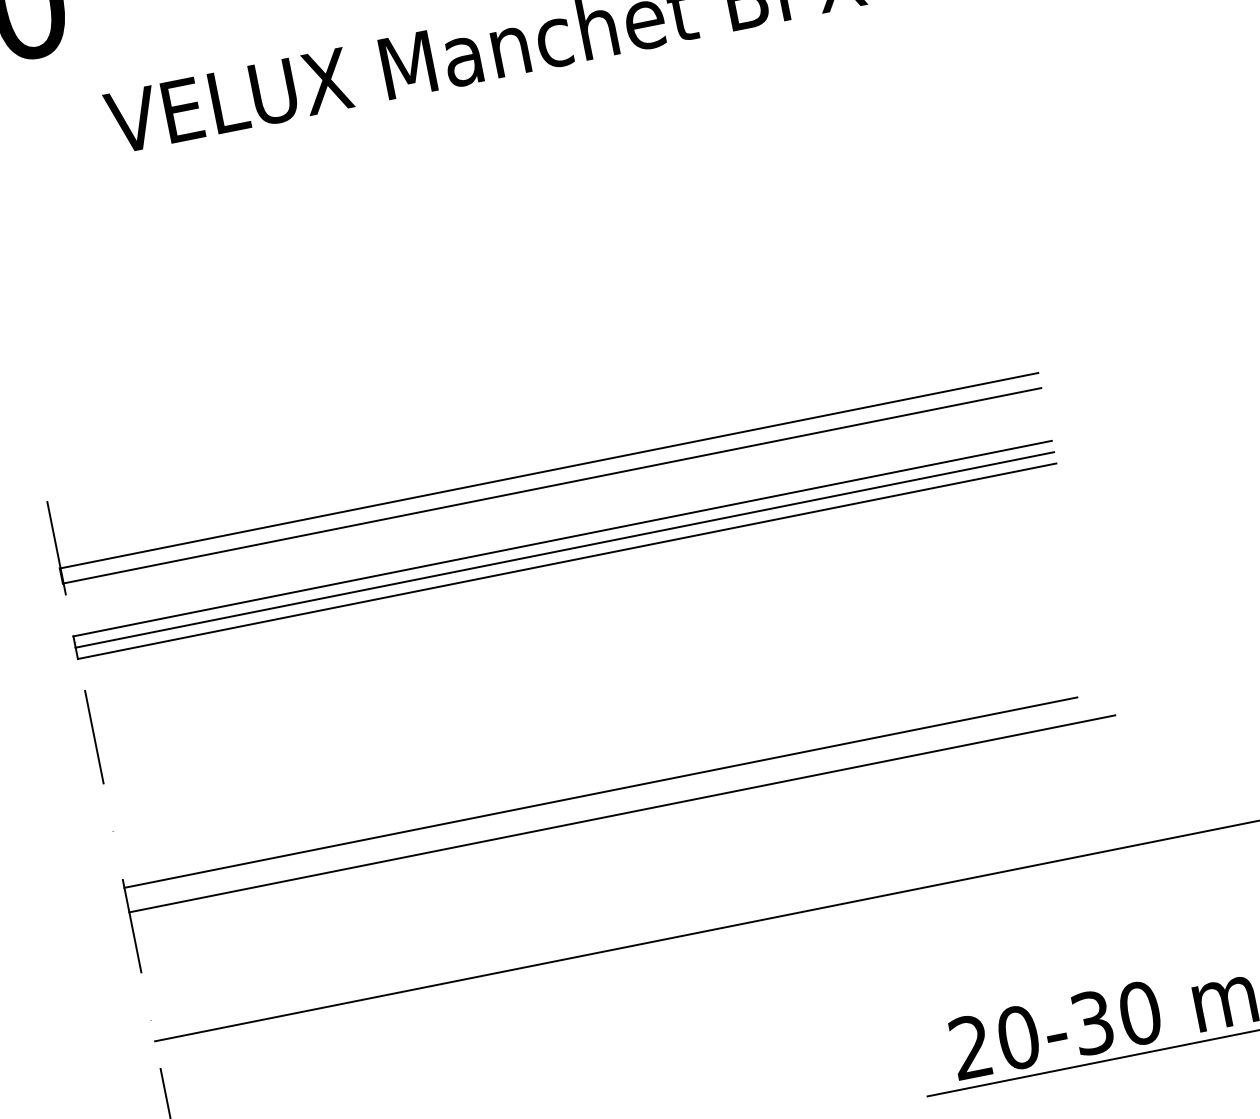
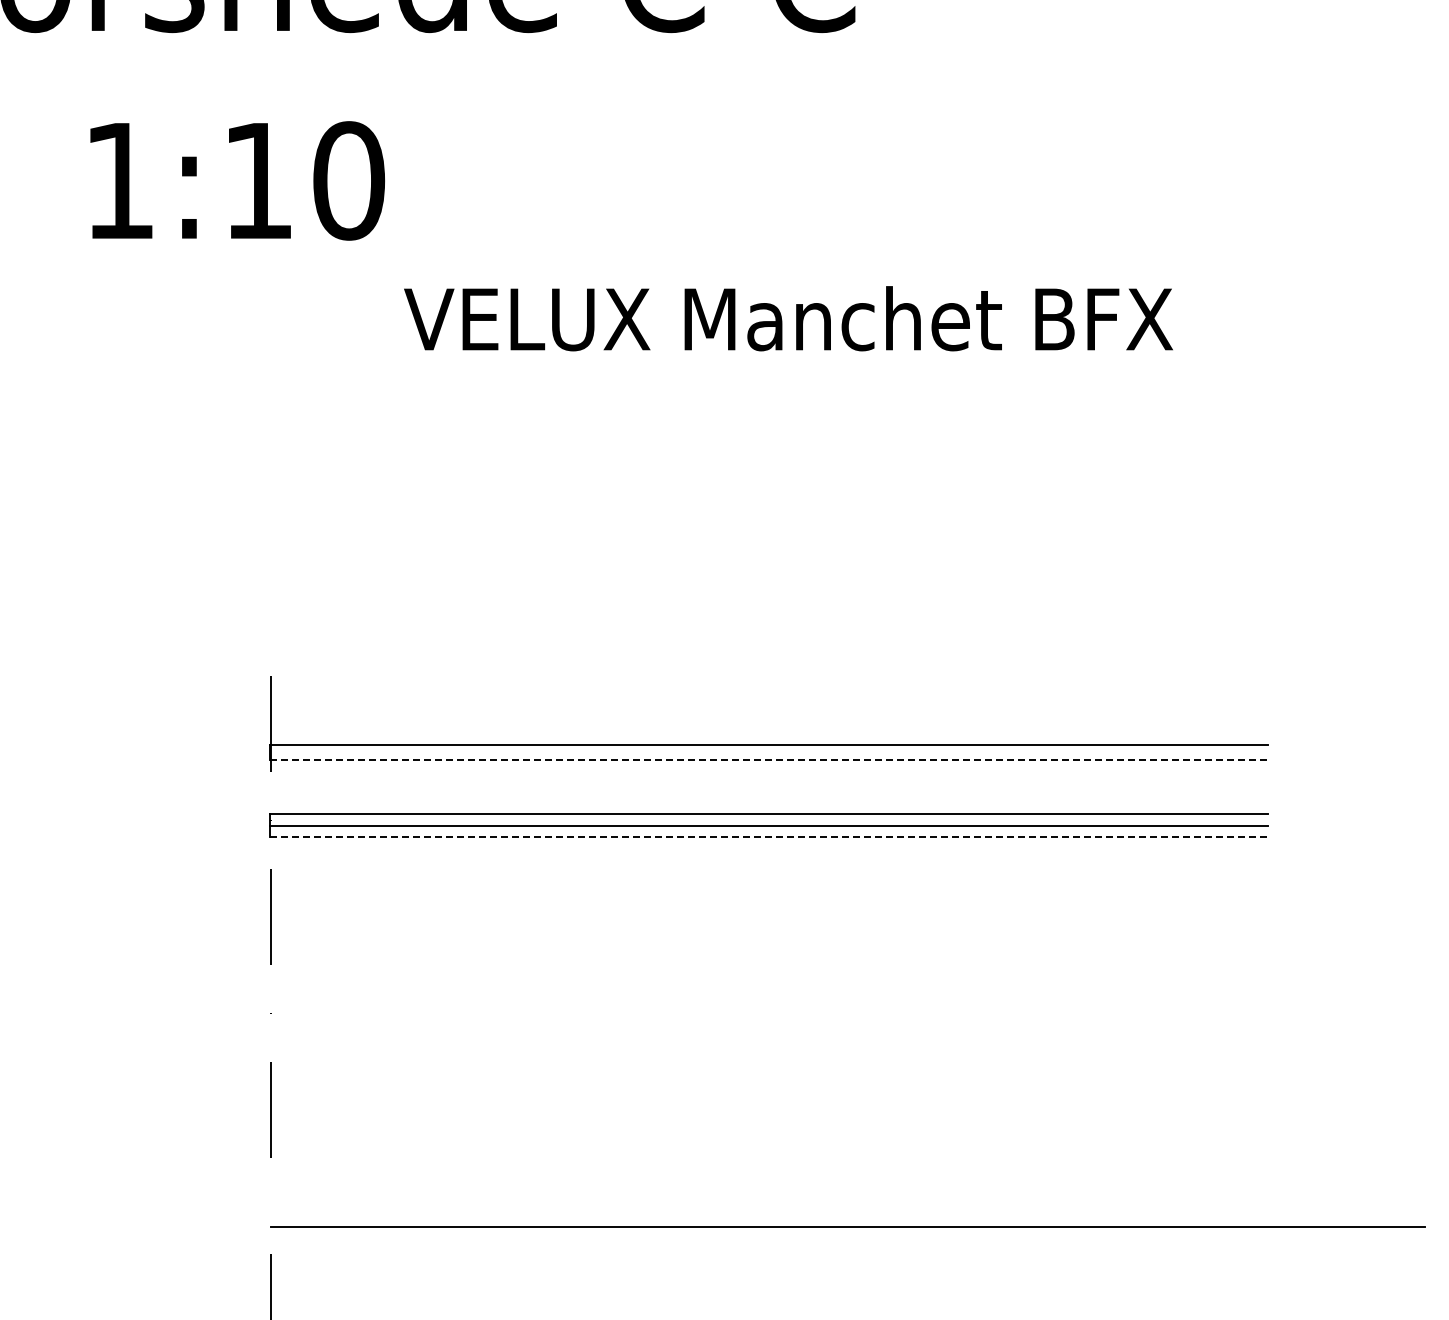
line: (551, 486) -> (768, 760), solid -> dashed
line: (566, 561) -> (768, 837), solid -> dashed
line: (600, 792) -> (756, 1070), removed
line: (622, 813) -> (773, 1095), removed

